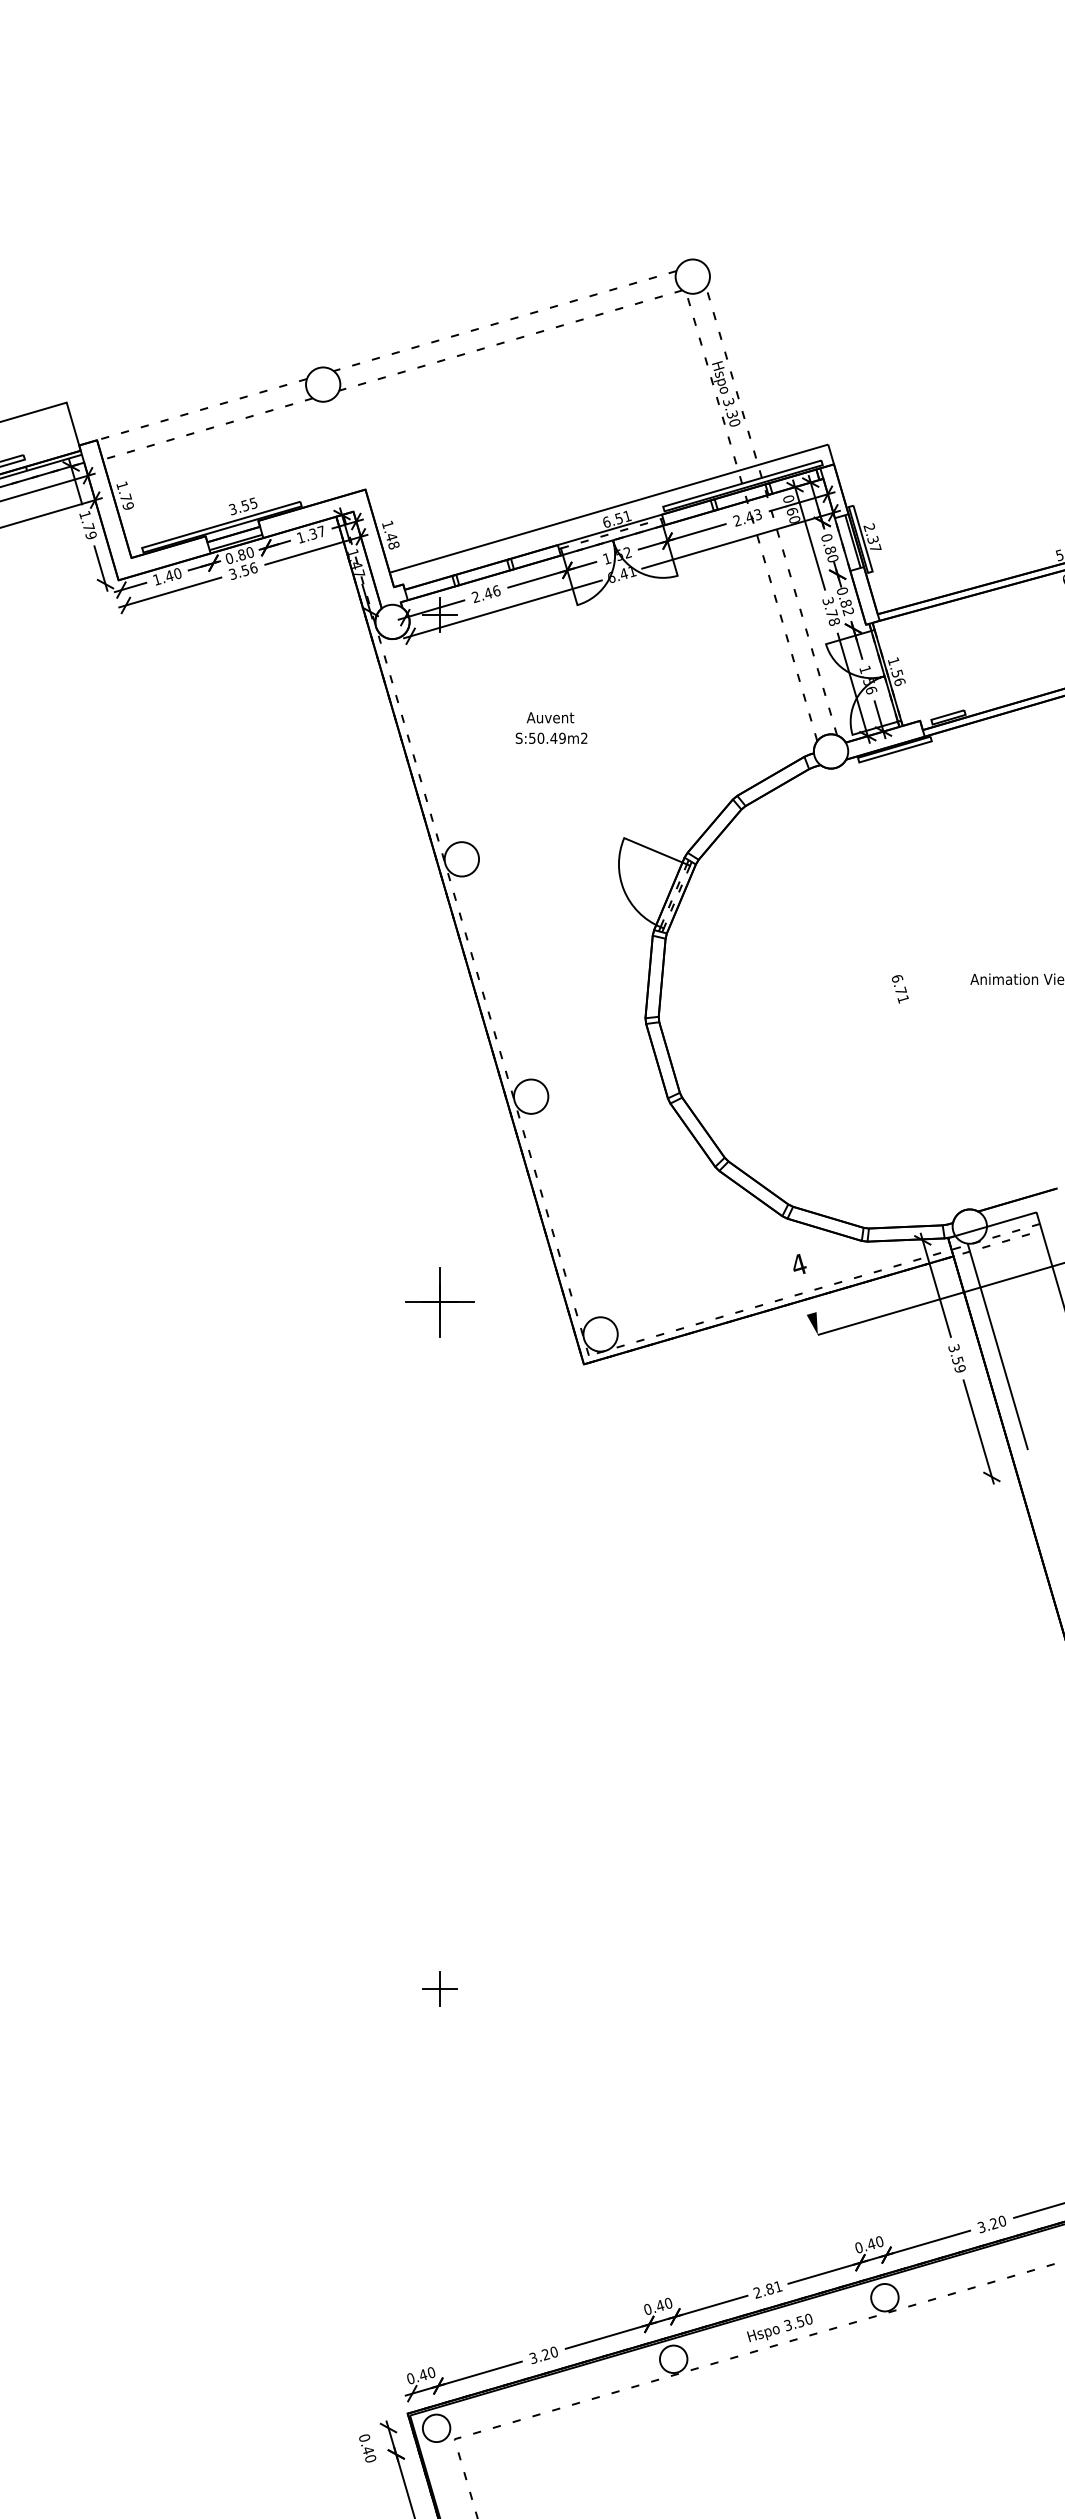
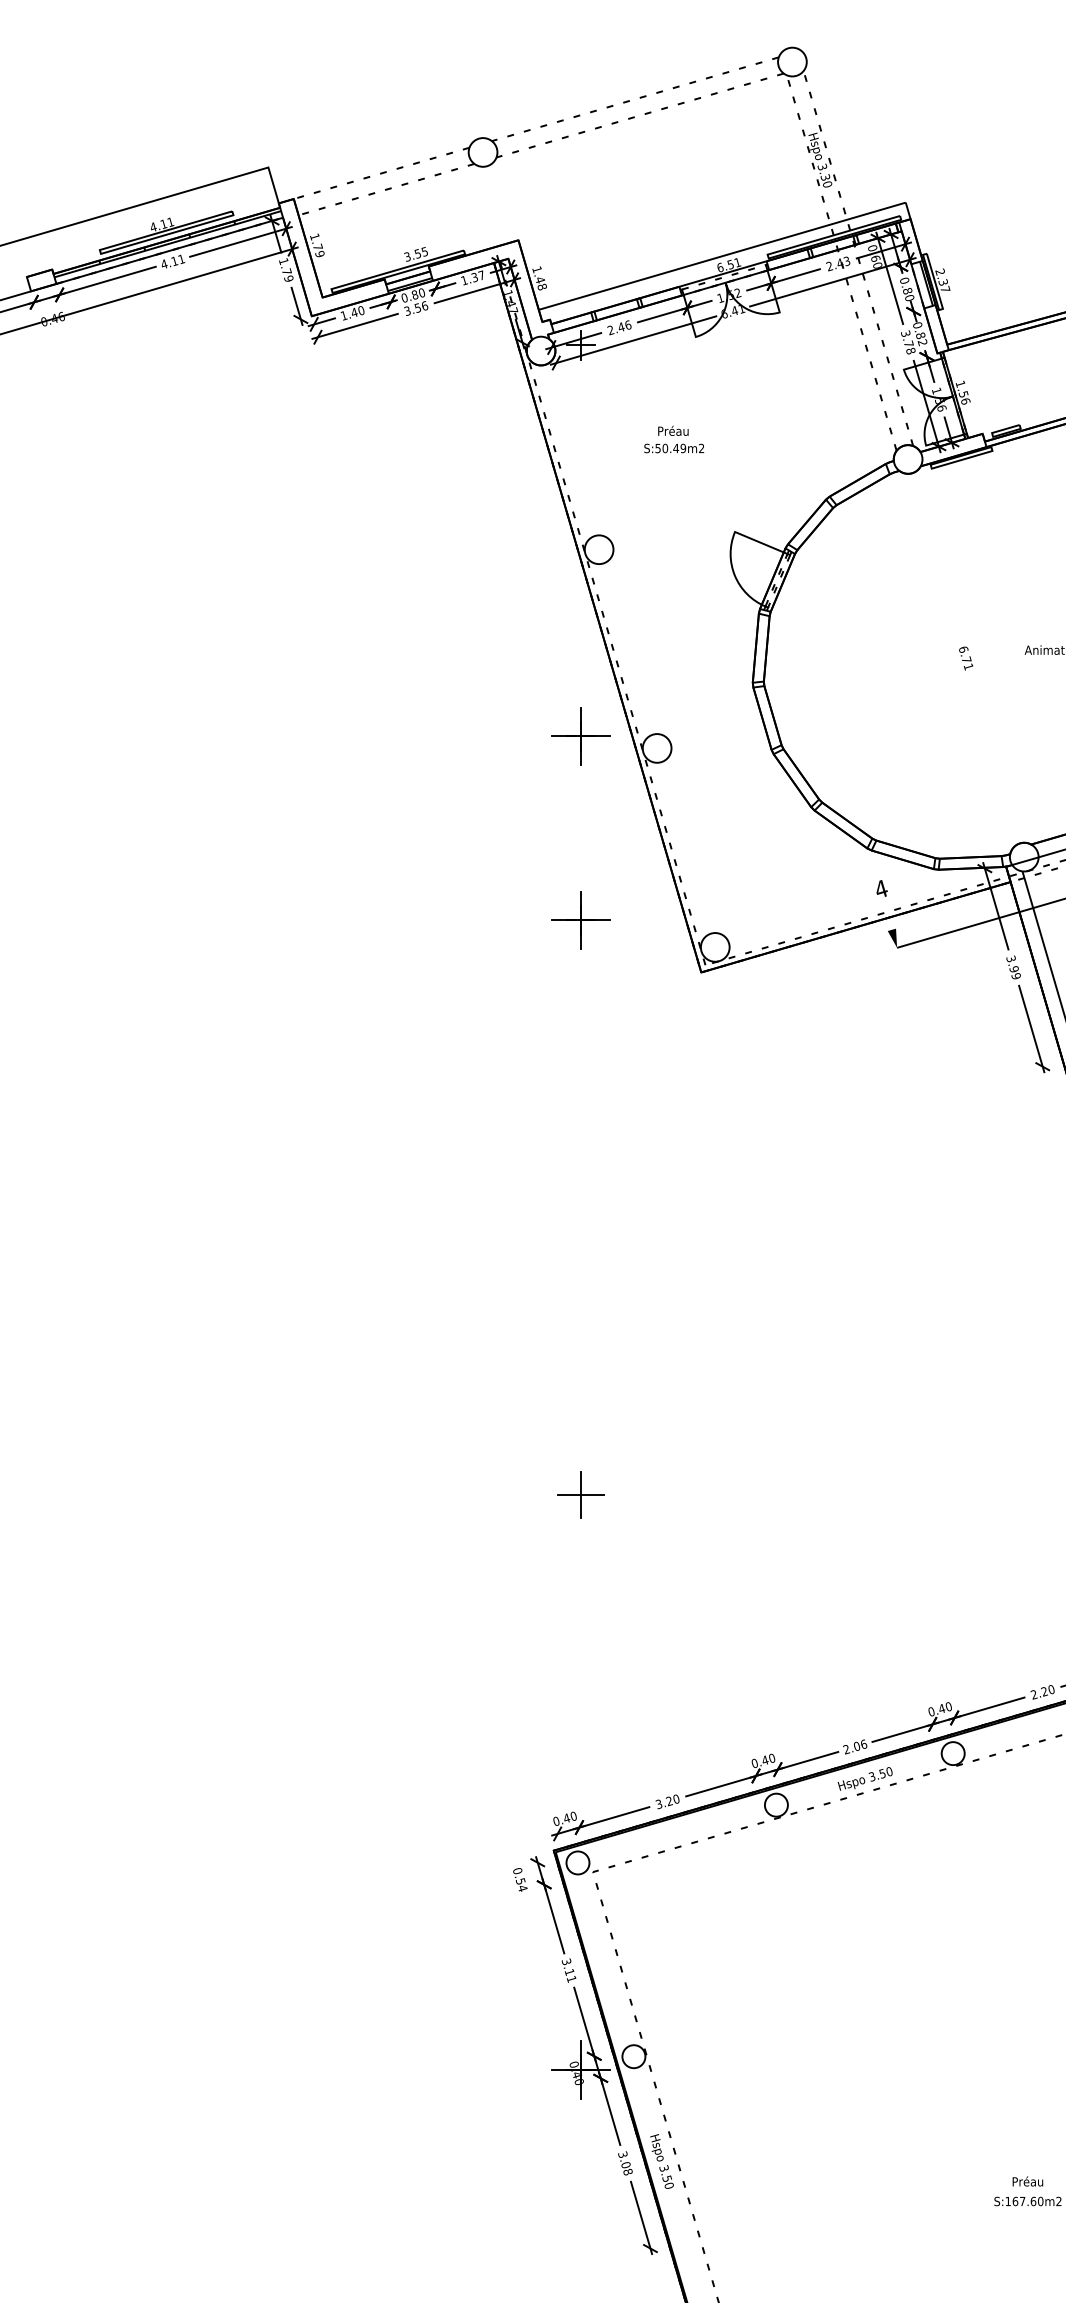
text: (550, 716) -> (673, 430), Auvent -> Préau
part: (439, 1082) -> (580, 736), added
text: (958, 1360) -> (1014, 969), 3.59 -> 3.99
part: (439, 1989) -> (580, 1495), size x1.6
text: (980, 2227) -> (1033, 1694), 3.20 -> 2.20
text: (774, 2286) -> (860, 1744), 2.81 -> 2.06
text: (369, 2454) -> (521, 1884), 0.40 -> 0.54

